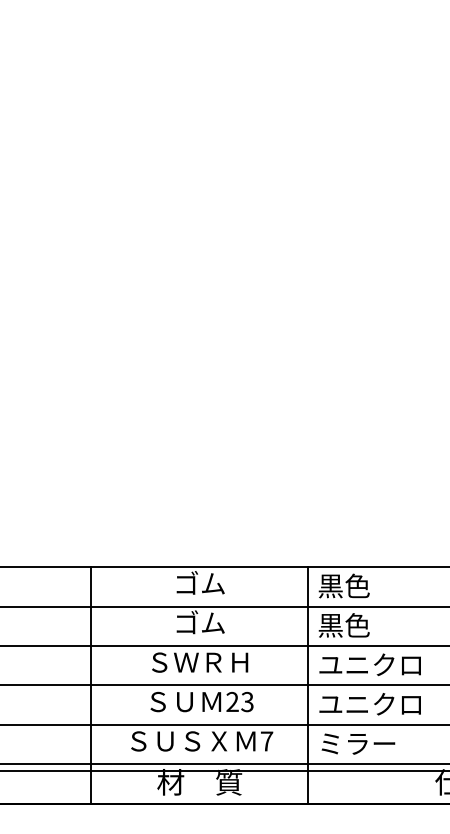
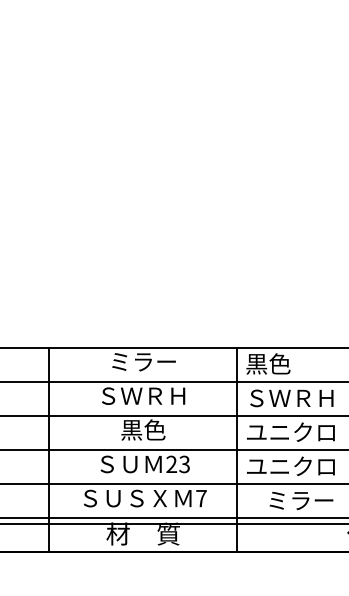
text: (200, 582) -> (143, 360), ゴム -> ミラー
text: (200, 622) -> (143, 395), ゴム -> ＳＷＲＨ
text: (368, 625) -> (289, 398), 黒色 -> ＳＷＲＨ
text: (200, 662) -> (143, 430), ＳＷＲＨ -> 黒色
text: (358, 743) -> (301, 500), moved

